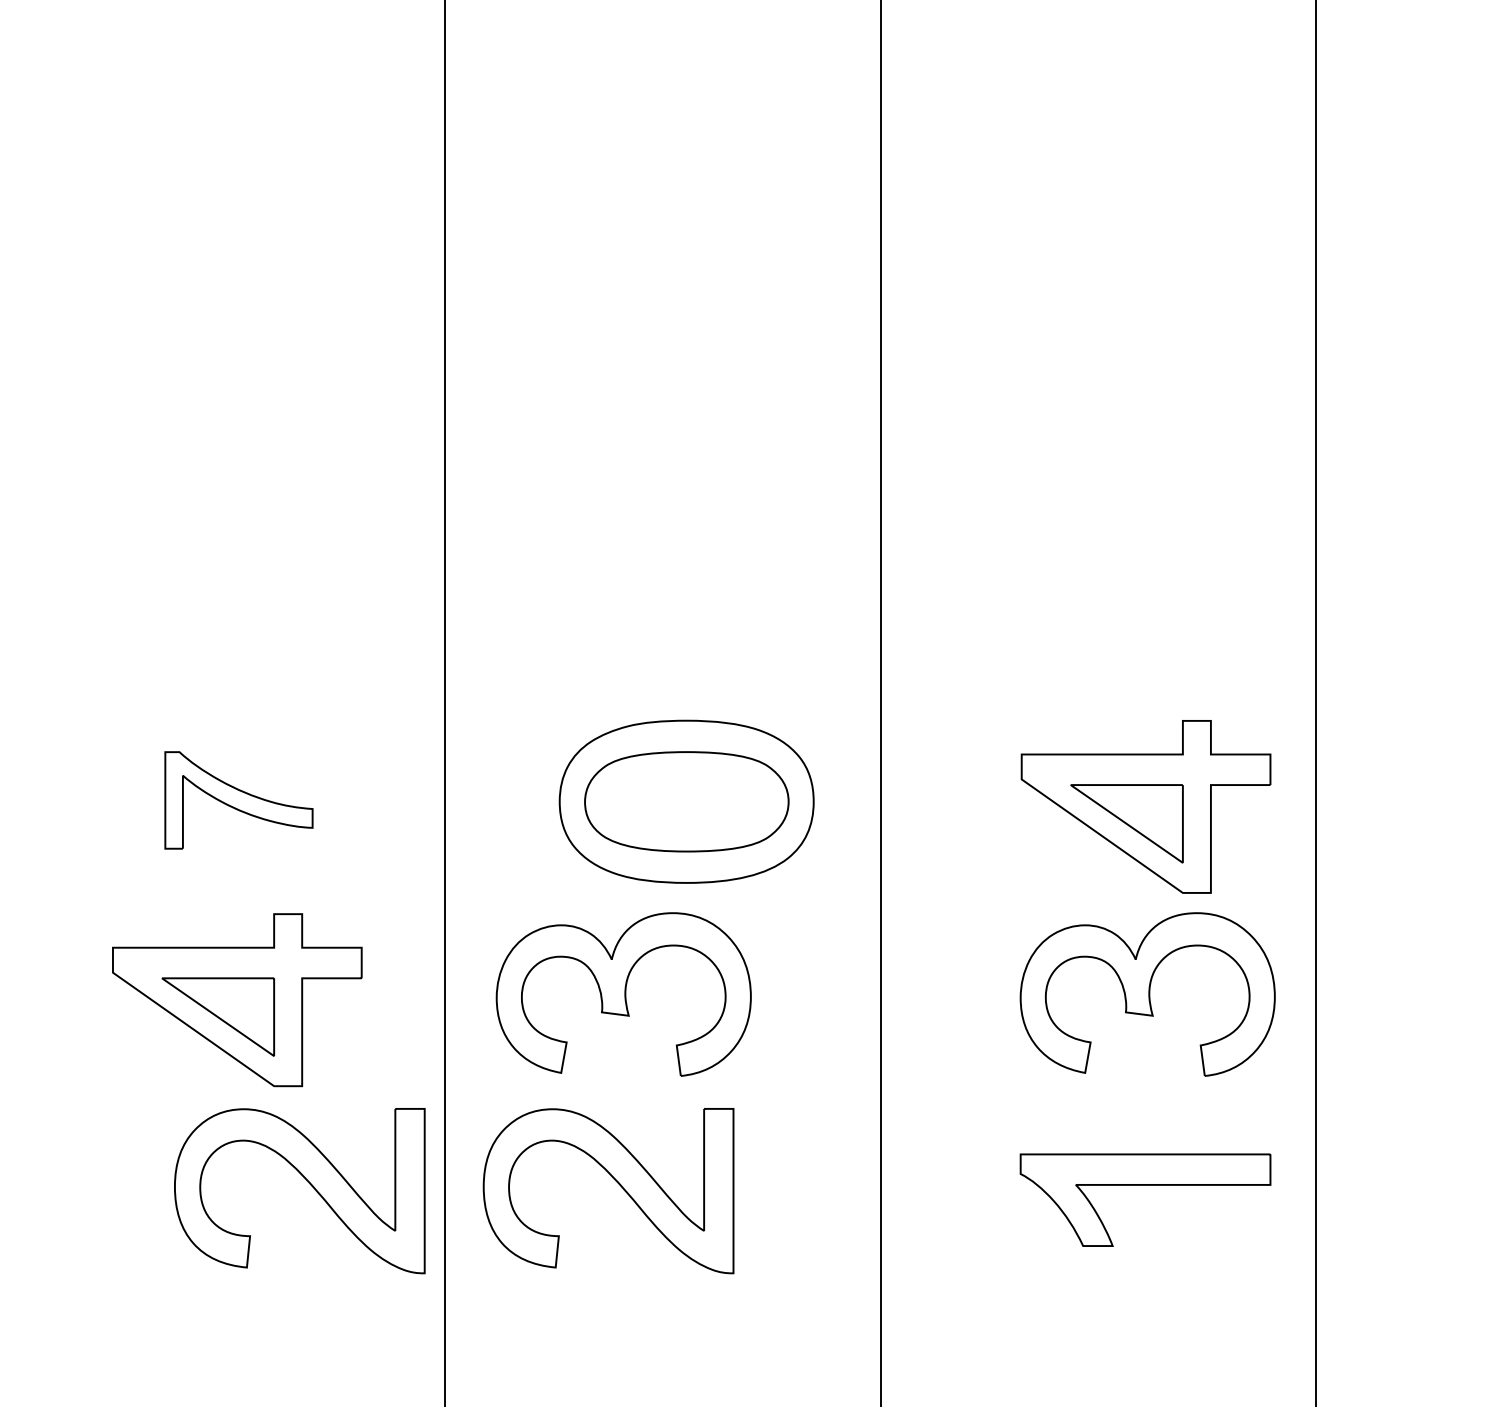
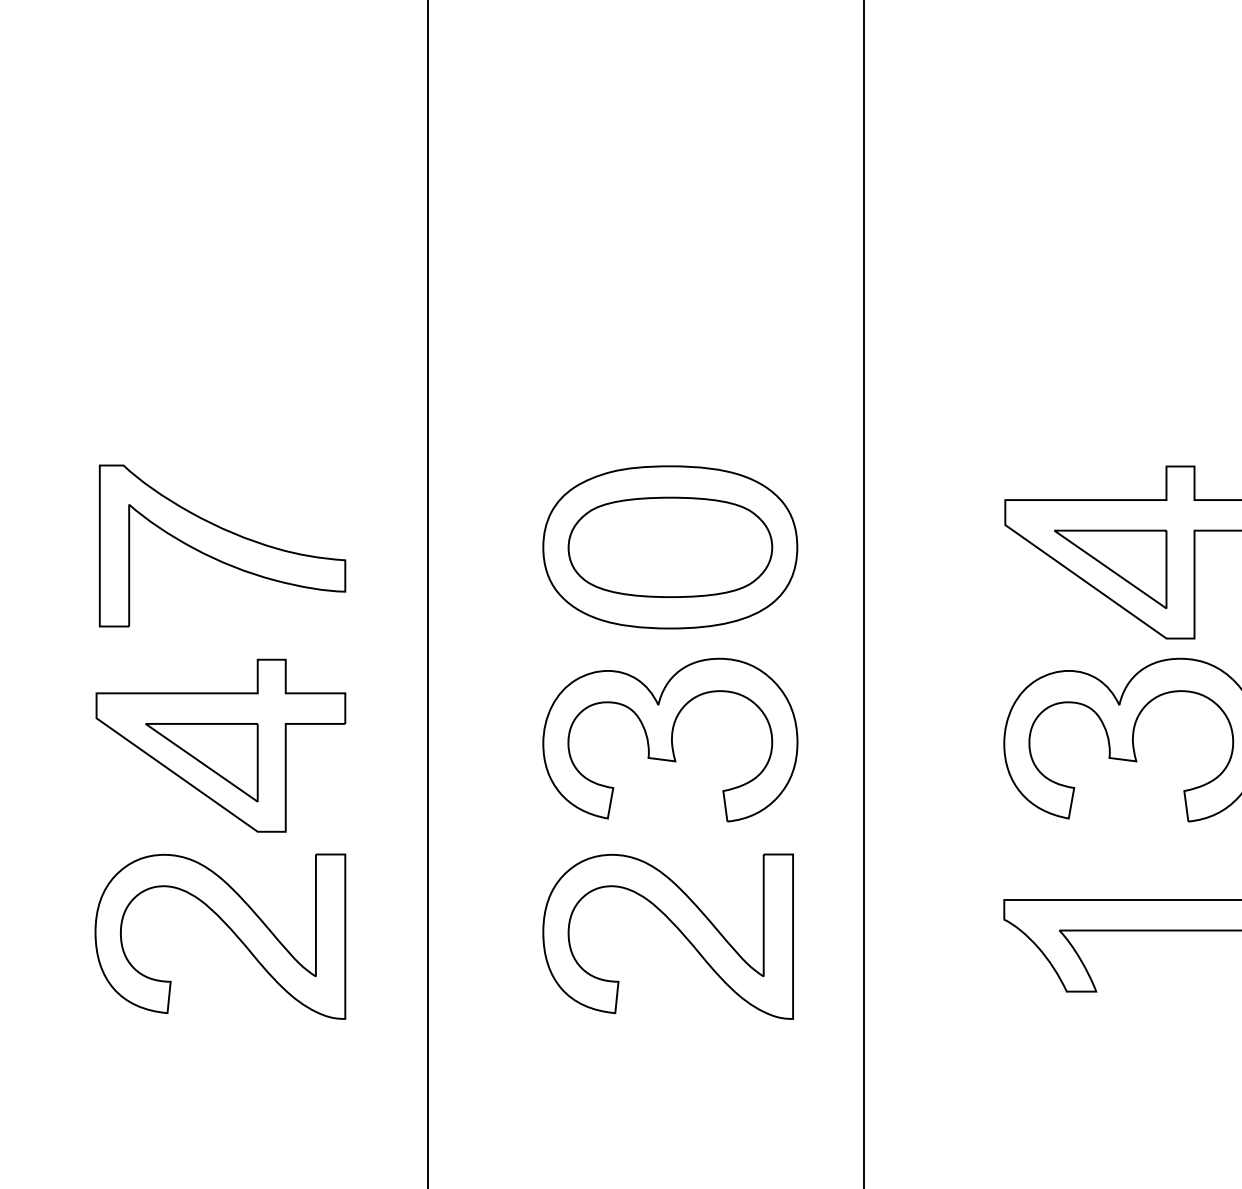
part: (238, 800) -> (222, 546), size x1.67
part: (623, 994) -> (670, 740), moved
part: (616, 1182) -> (676, 928), moved
part: (308, 1183) -> (229, 929), moved

